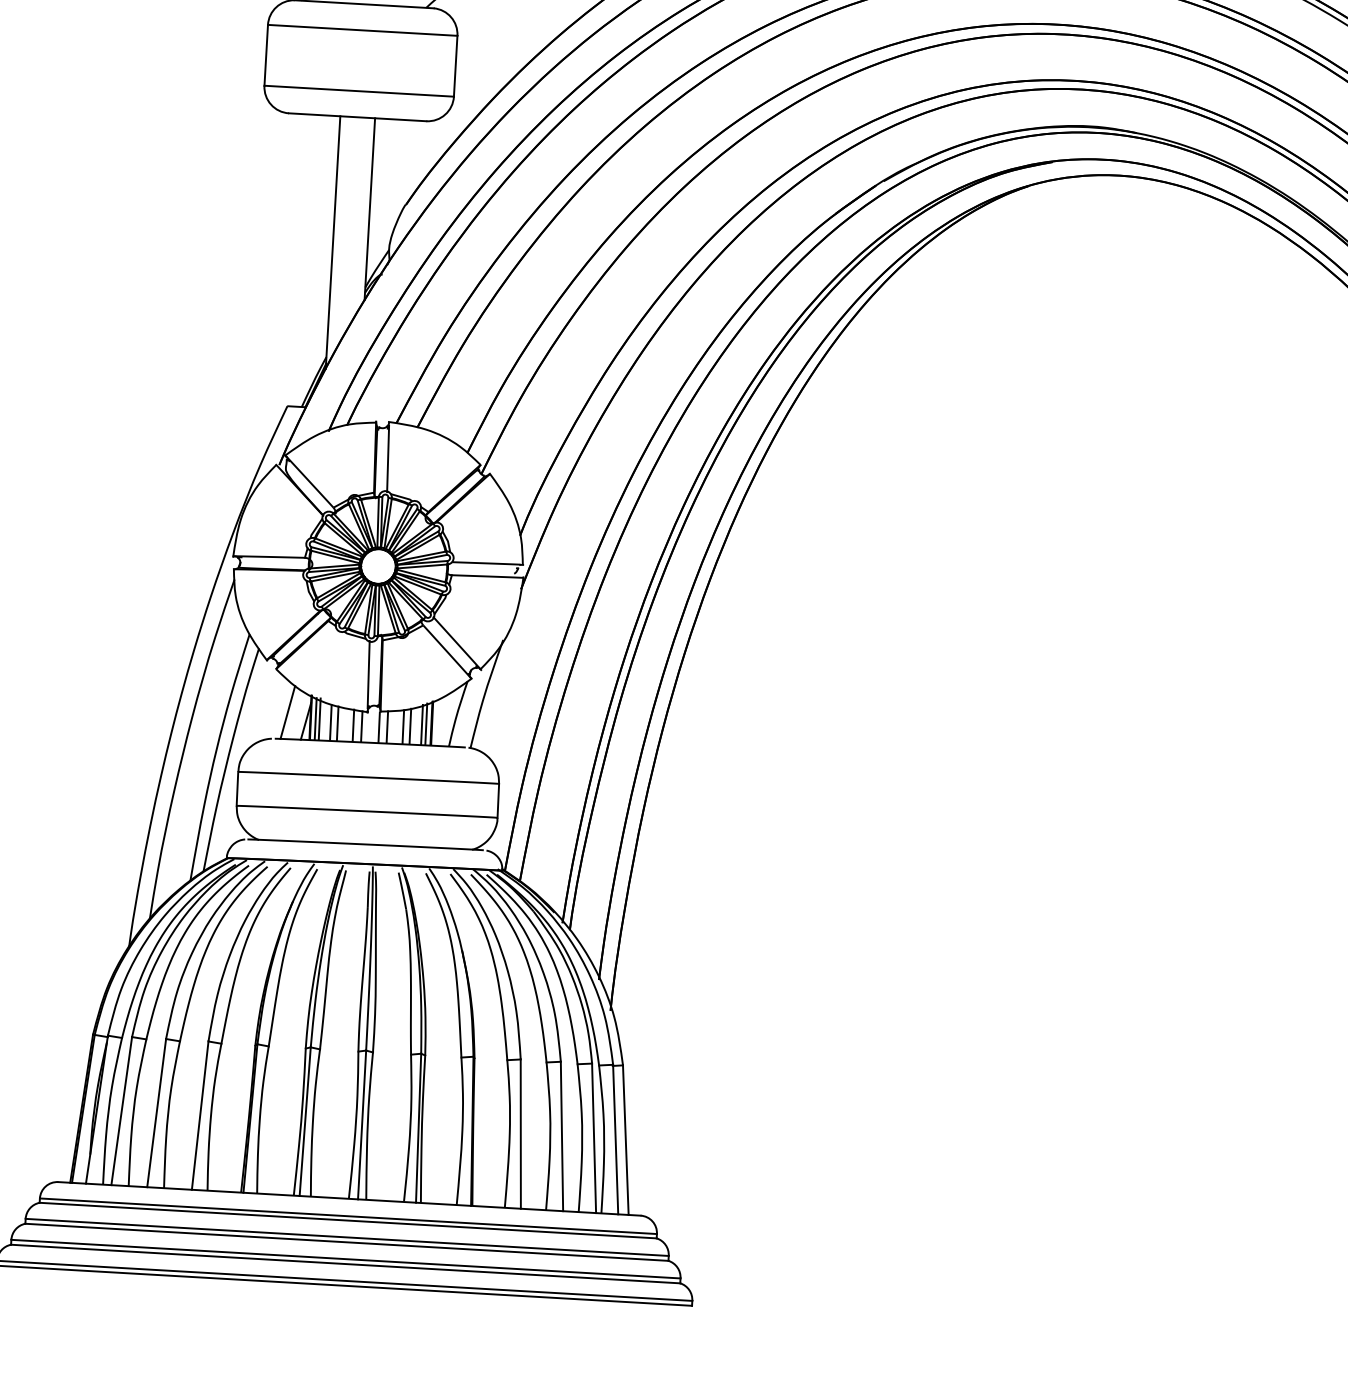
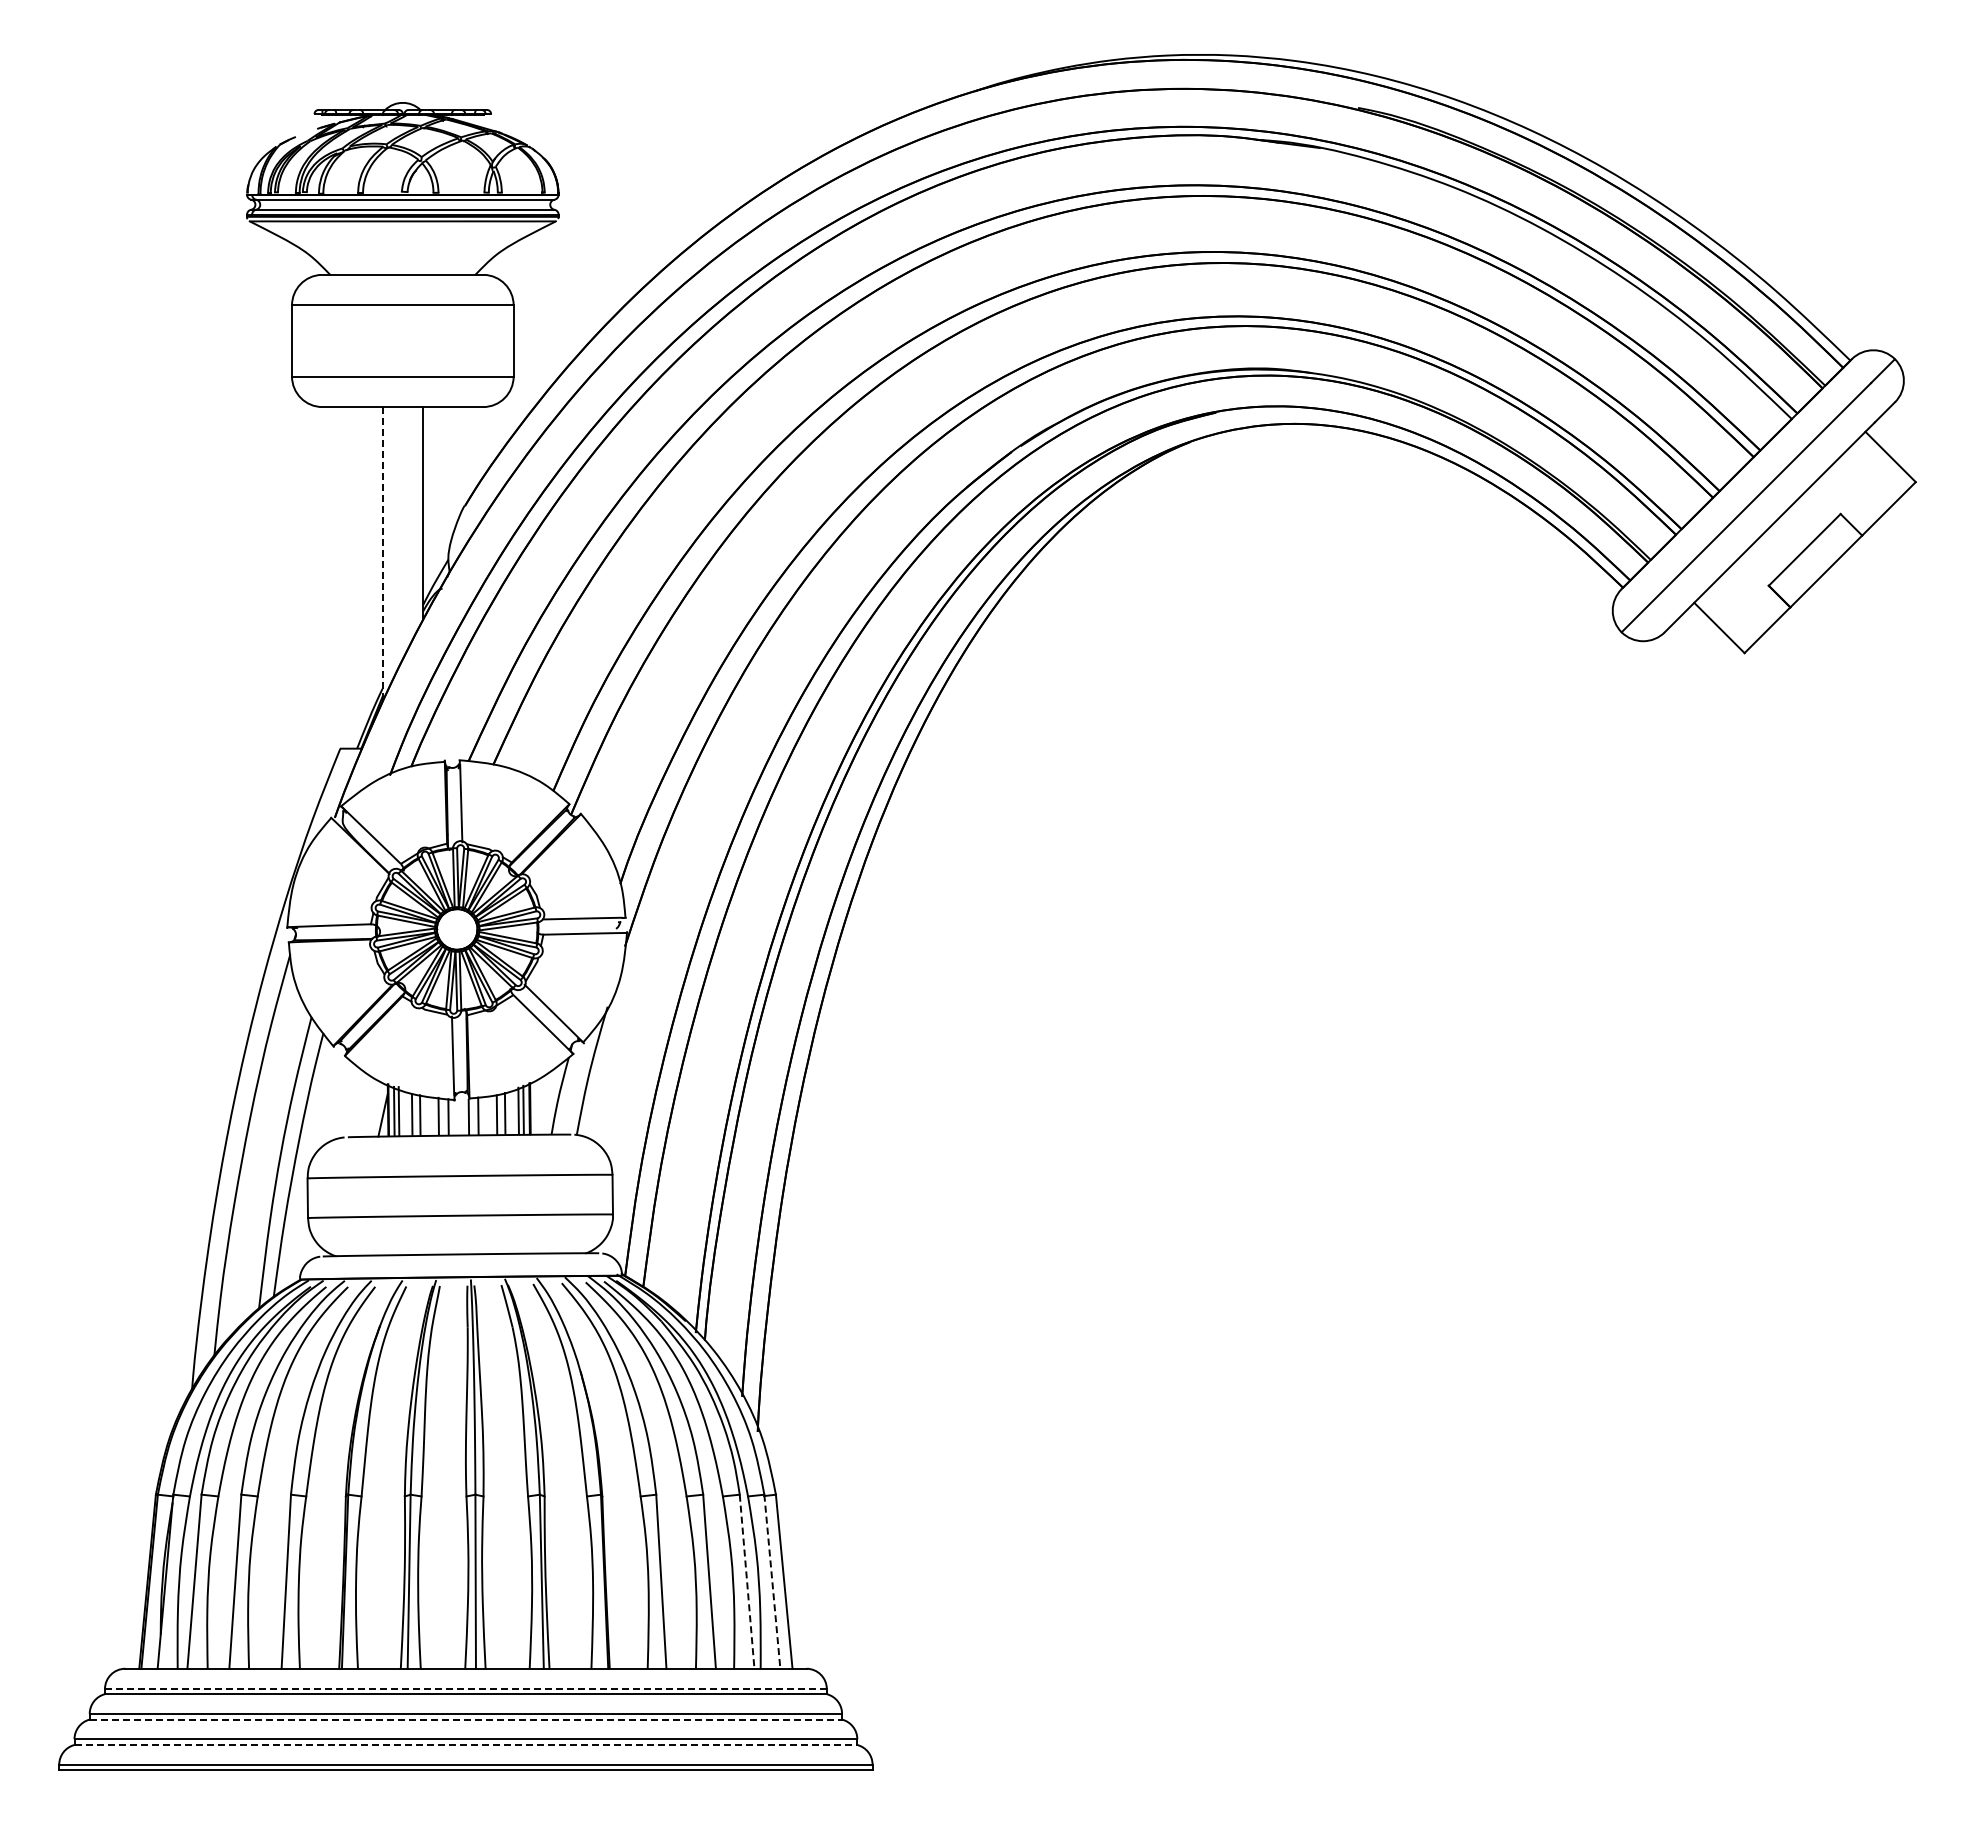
line: (333, 242) -> (382, 554), solid -> dashed
line: (287, 712) -> (361, 1105), removed
line: (594, 1139) -> (747, 1582), solid -> dashed
line: (615, 1140) -> (772, 1582), solid -> dashed
line: (348, 1216) -> (465, 1689), solid -> dashed
line: (347, 1242) -> (466, 1719), solid -> dashed
line: (346, 1264) -> (466, 1745), solid -> dashed

